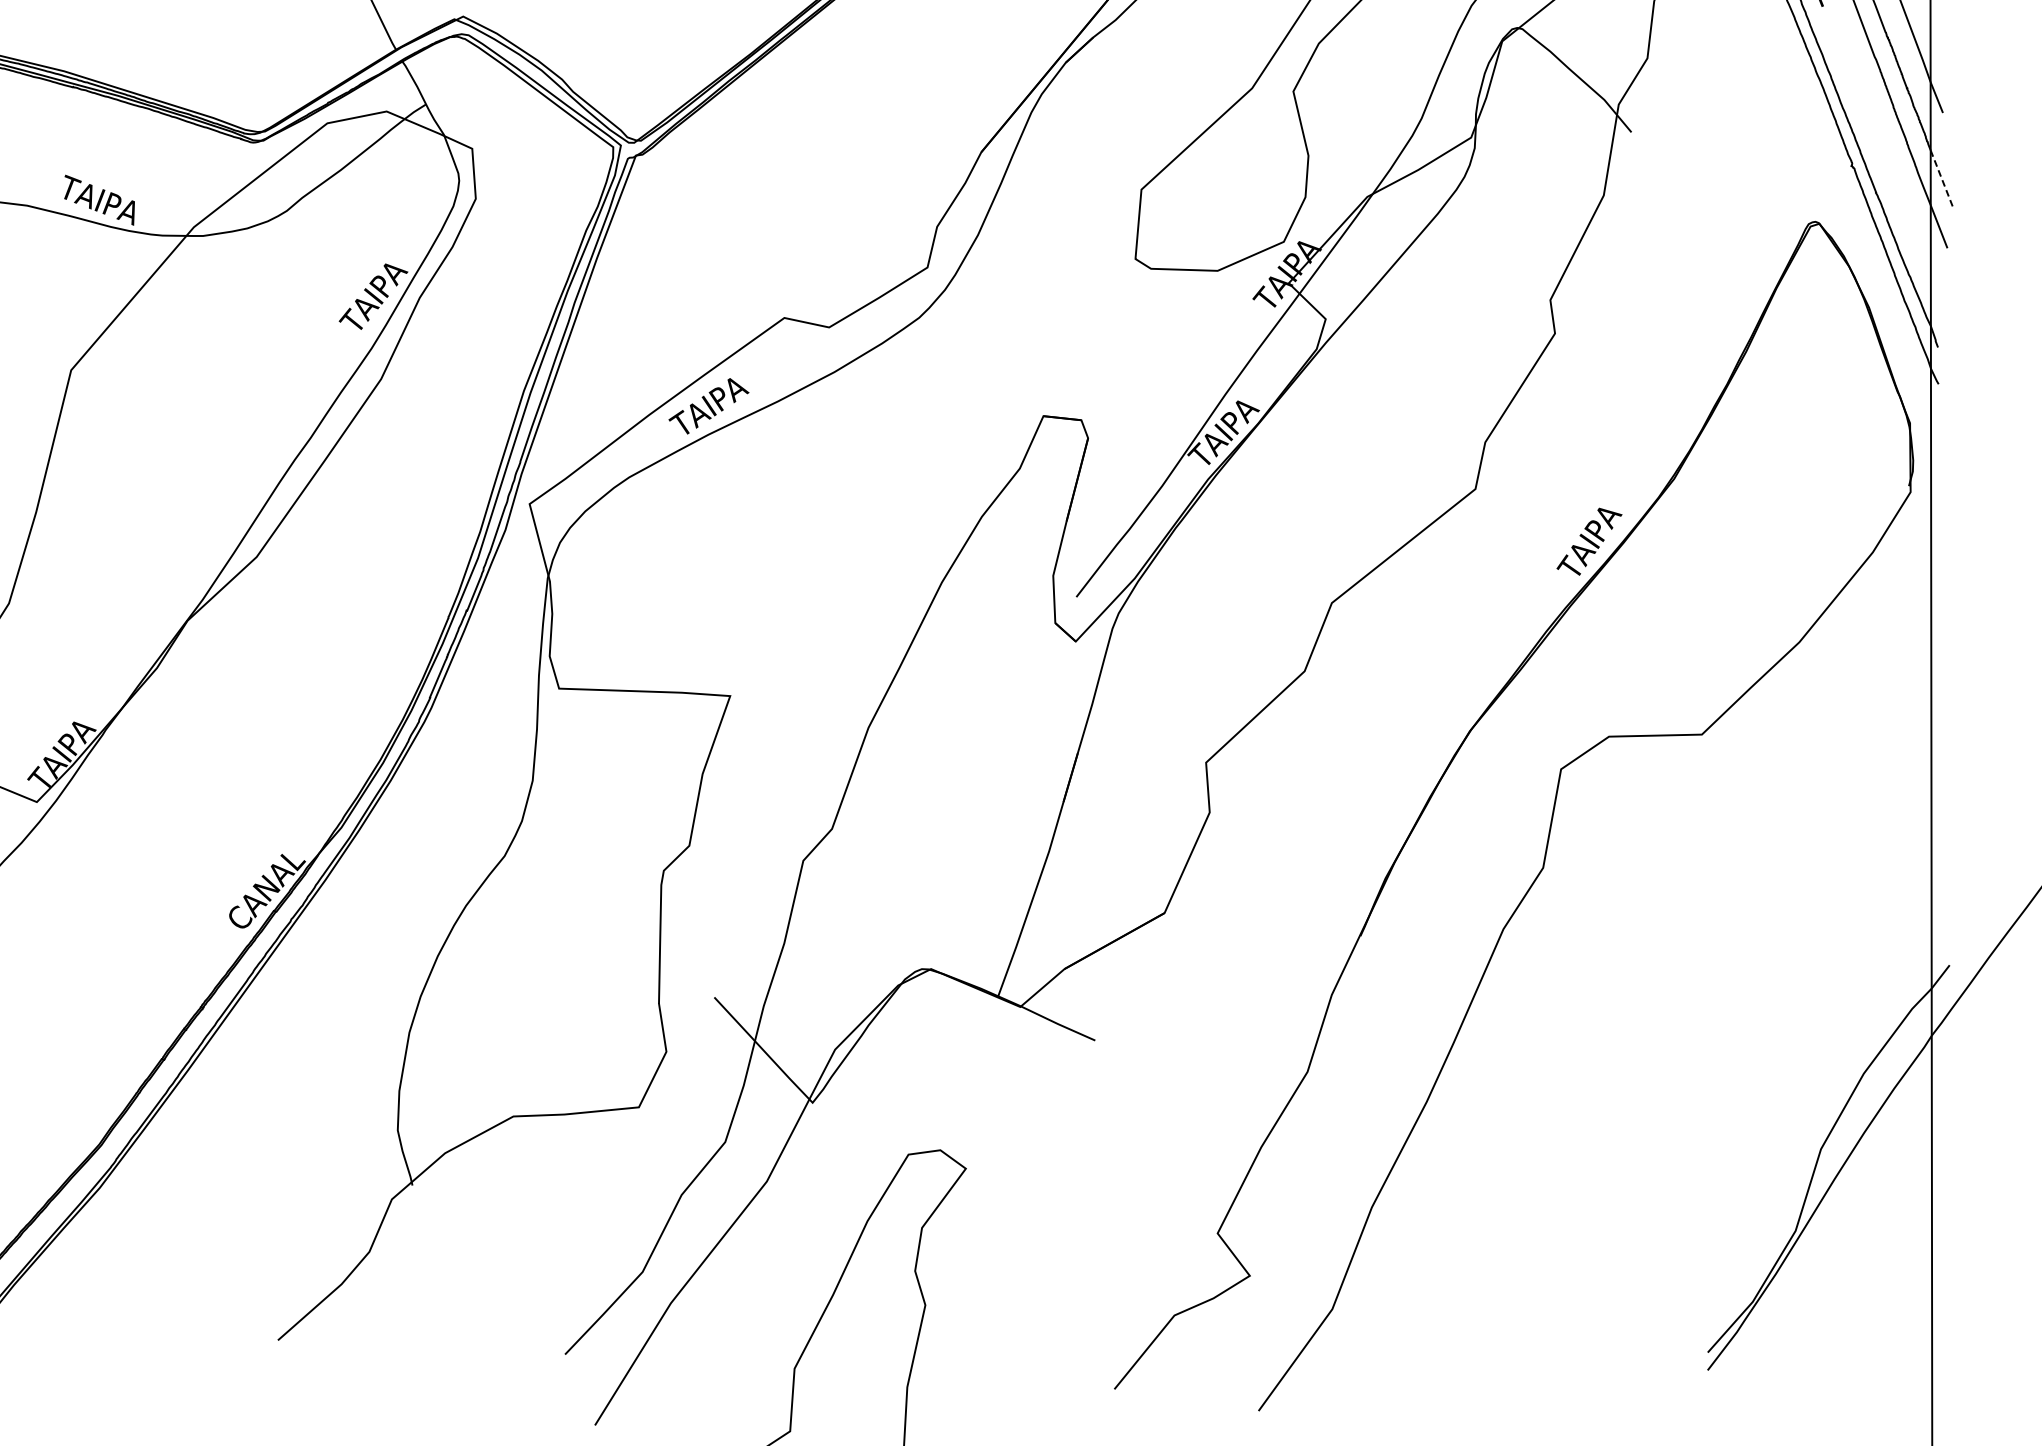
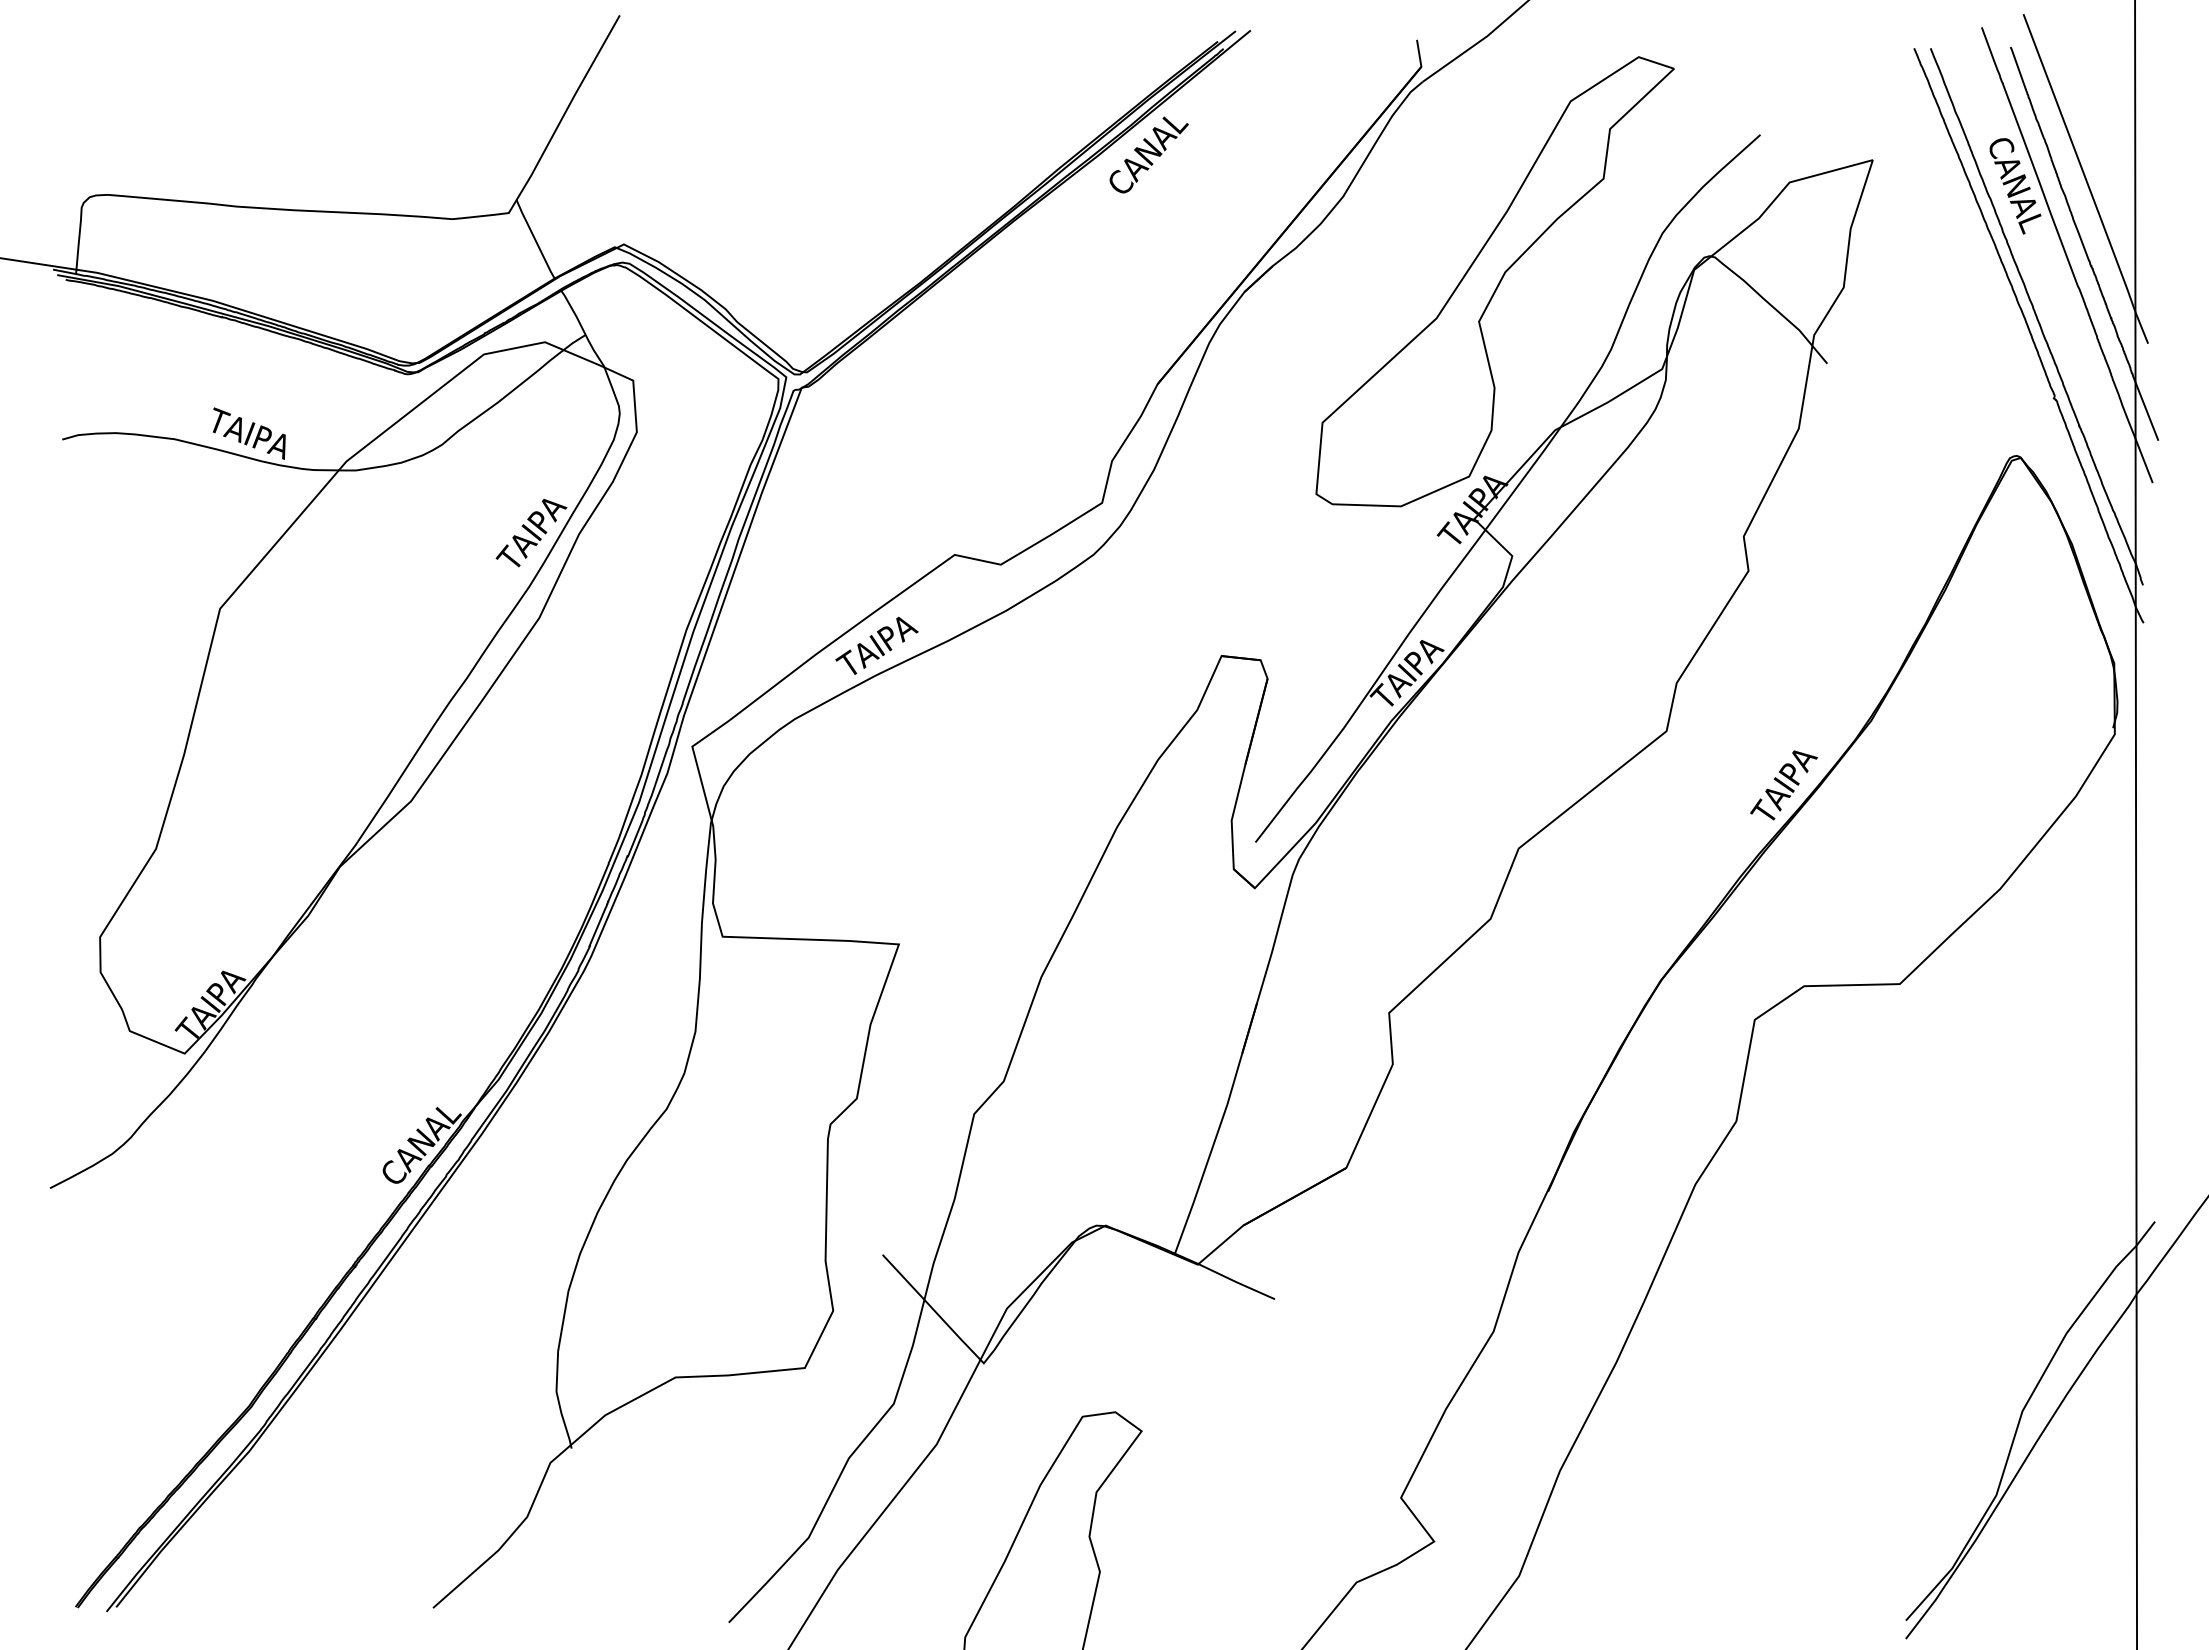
line: (1942, 179) -> (2147, 412), dashed -> solid

